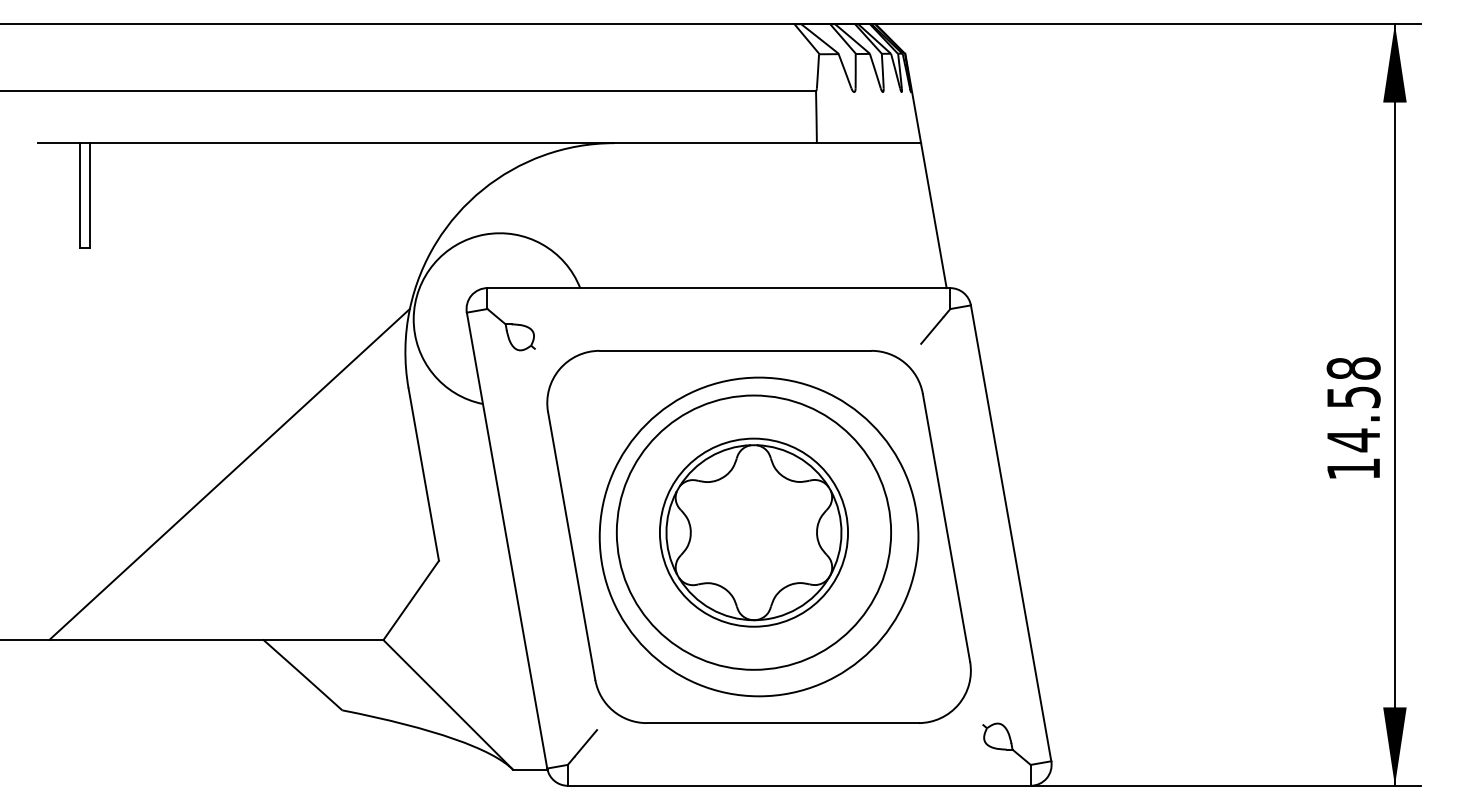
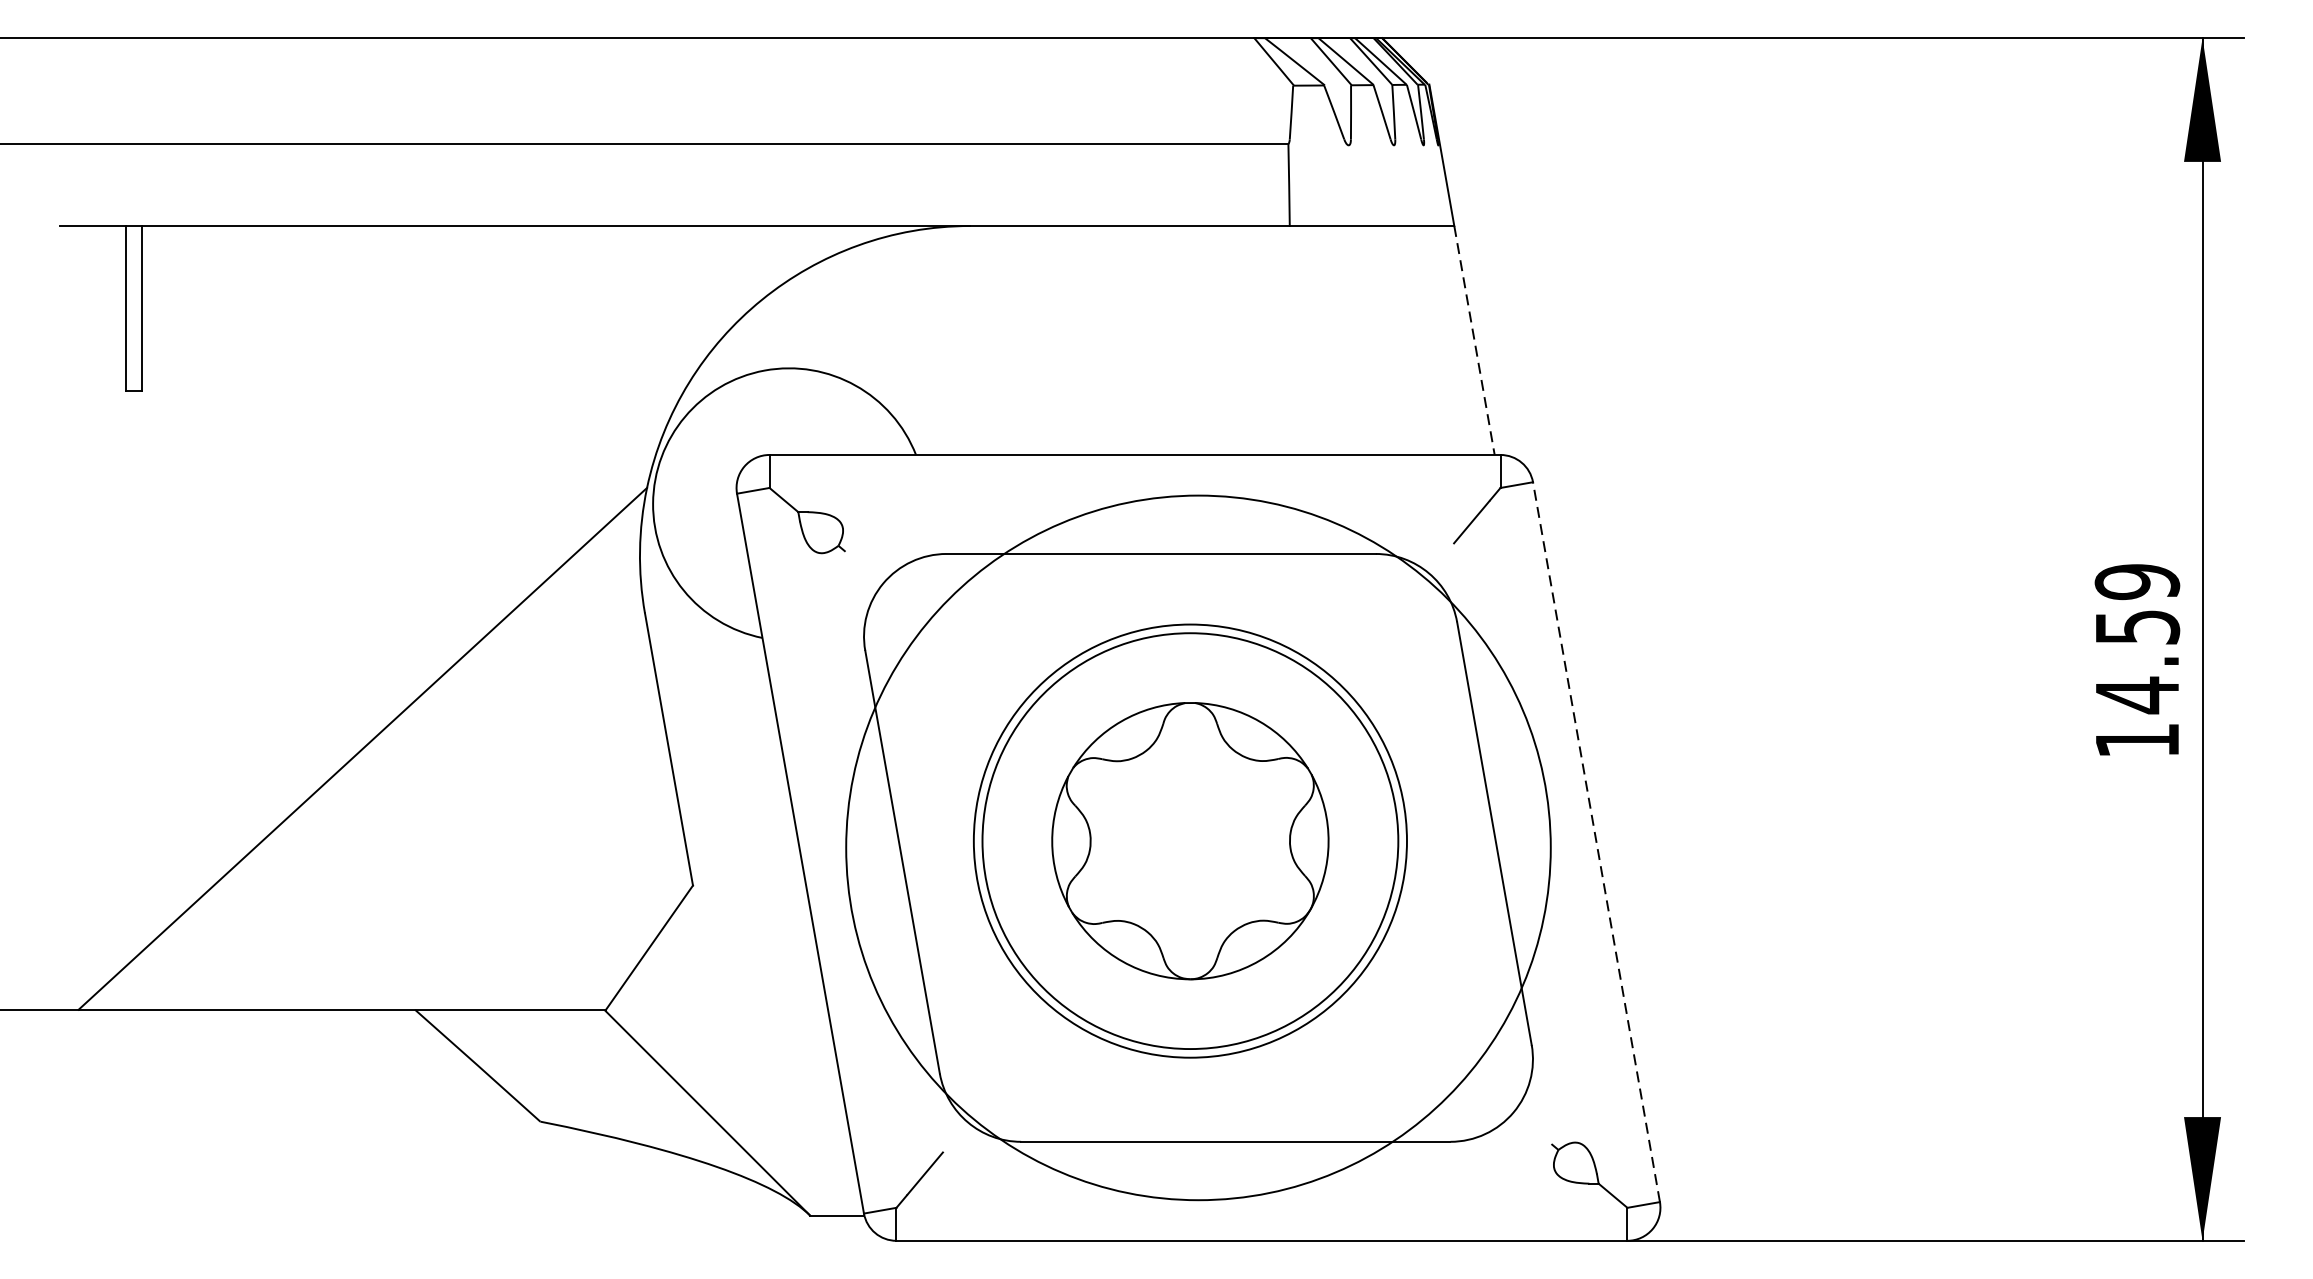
line: (933, 215) -> (1473, 340), solid -> dashed
text: (1353, 368) -> (2137, 581), 14.58 -> 14.59
circle: (753, 532) -> (1189, 840), size x1.4
line: (1011, 532) -> (1597, 840), solid -> dashed
circle: (758, 536) -> (1197, 847), size x1.4

